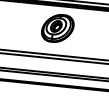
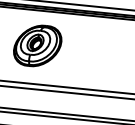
part: (57, 28) -> (37, 45), moved

